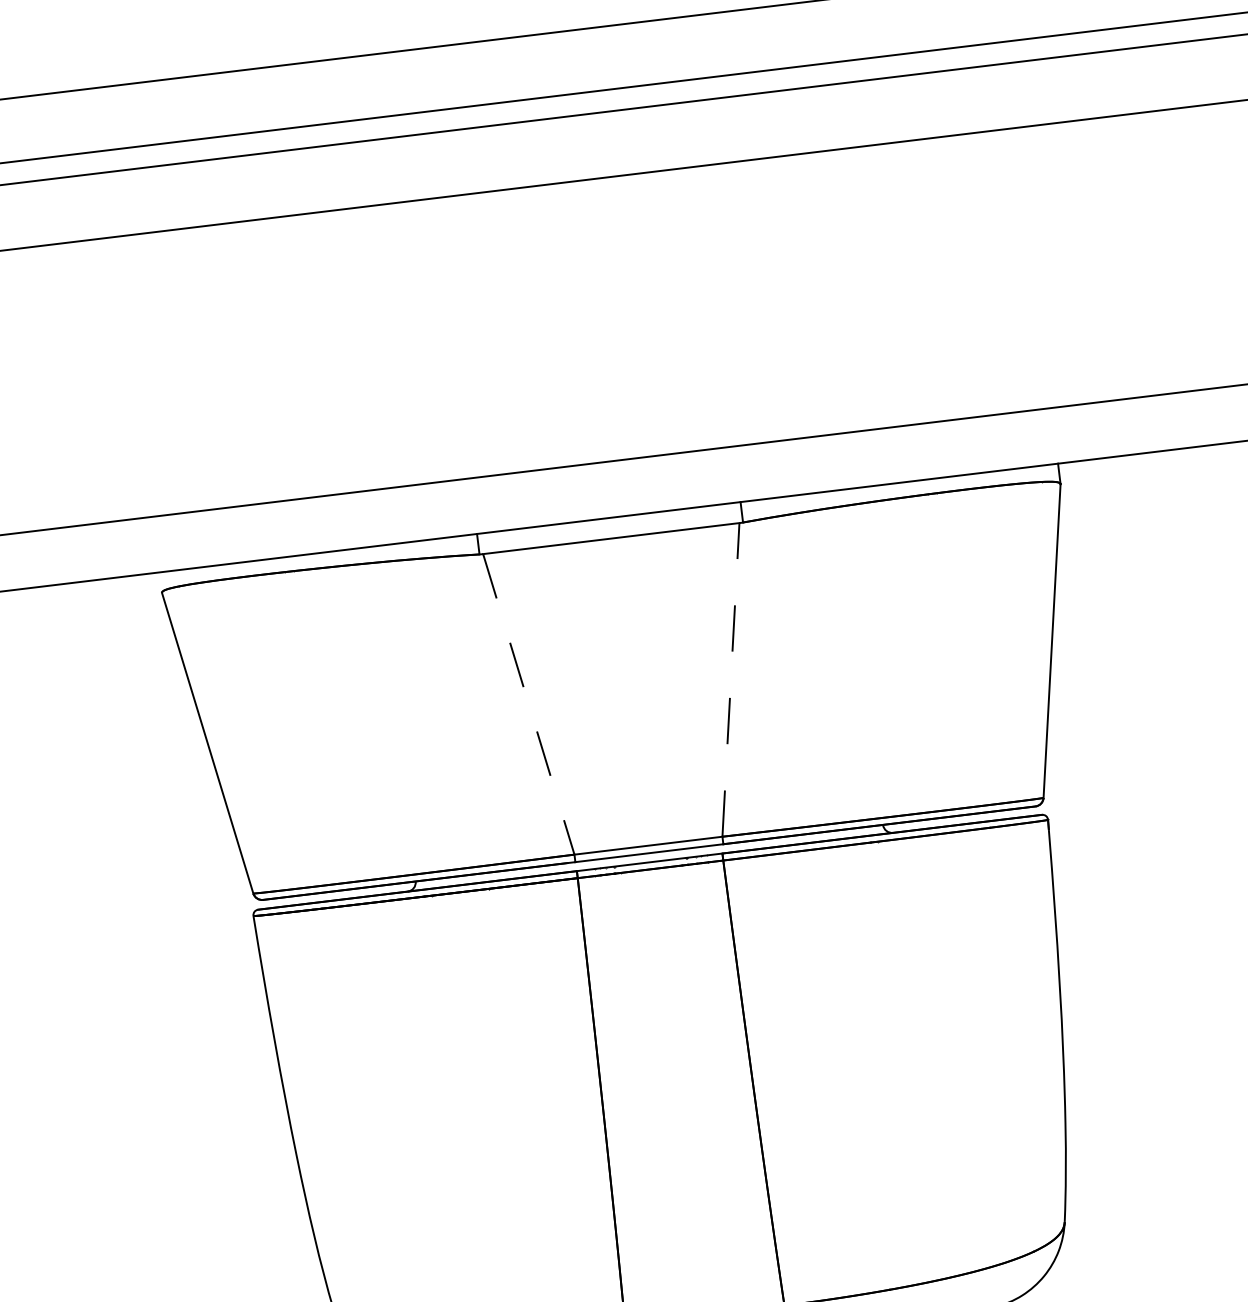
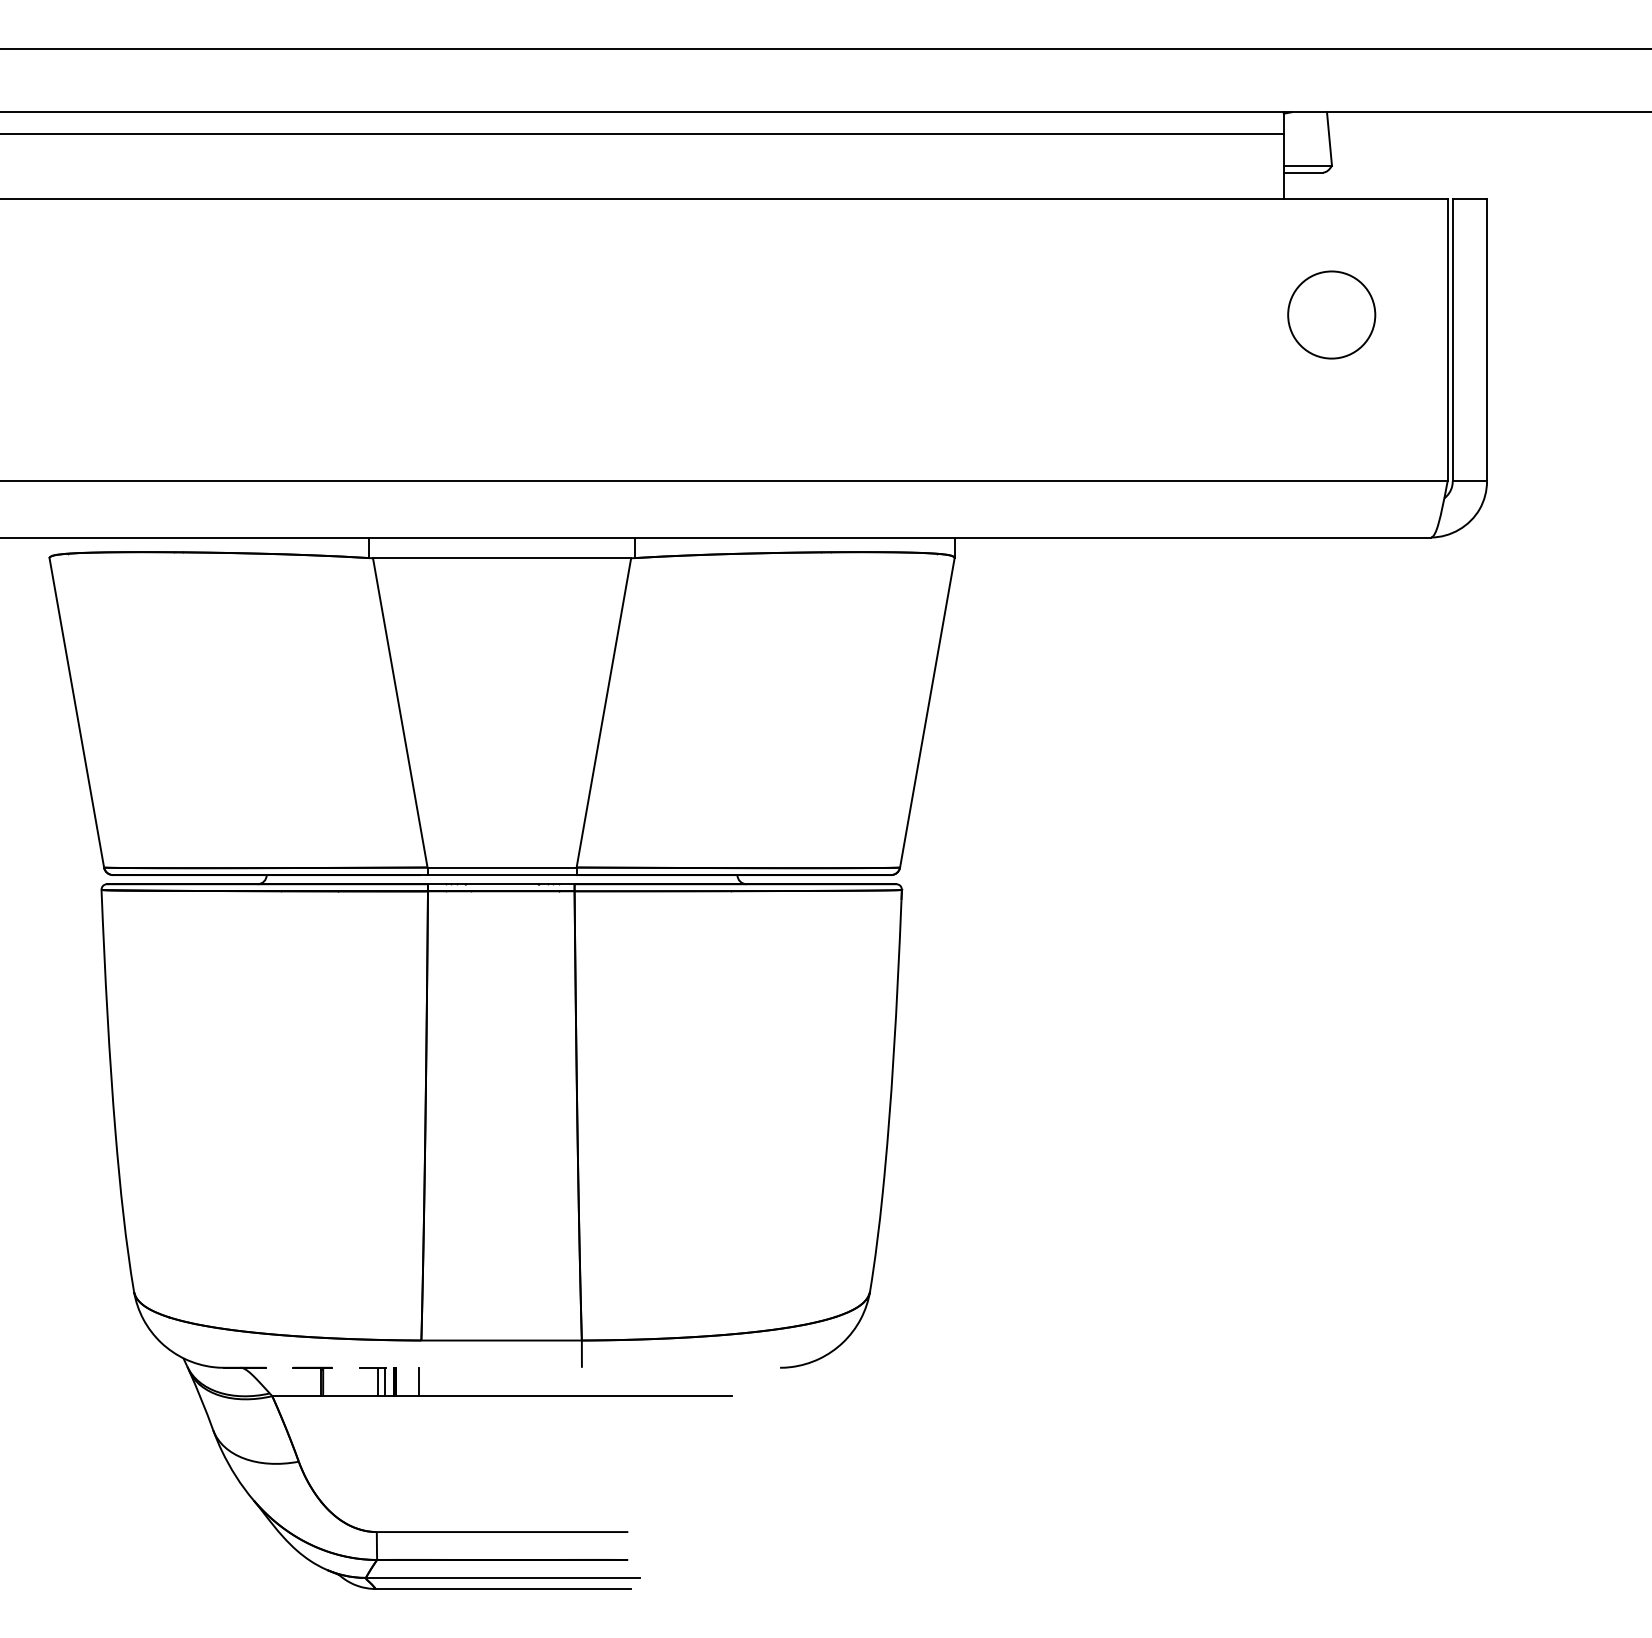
line: (730, 679) -> (603, 712), dashed -> solid
line: (529, 704) -> (400, 713), dashed -> solid

